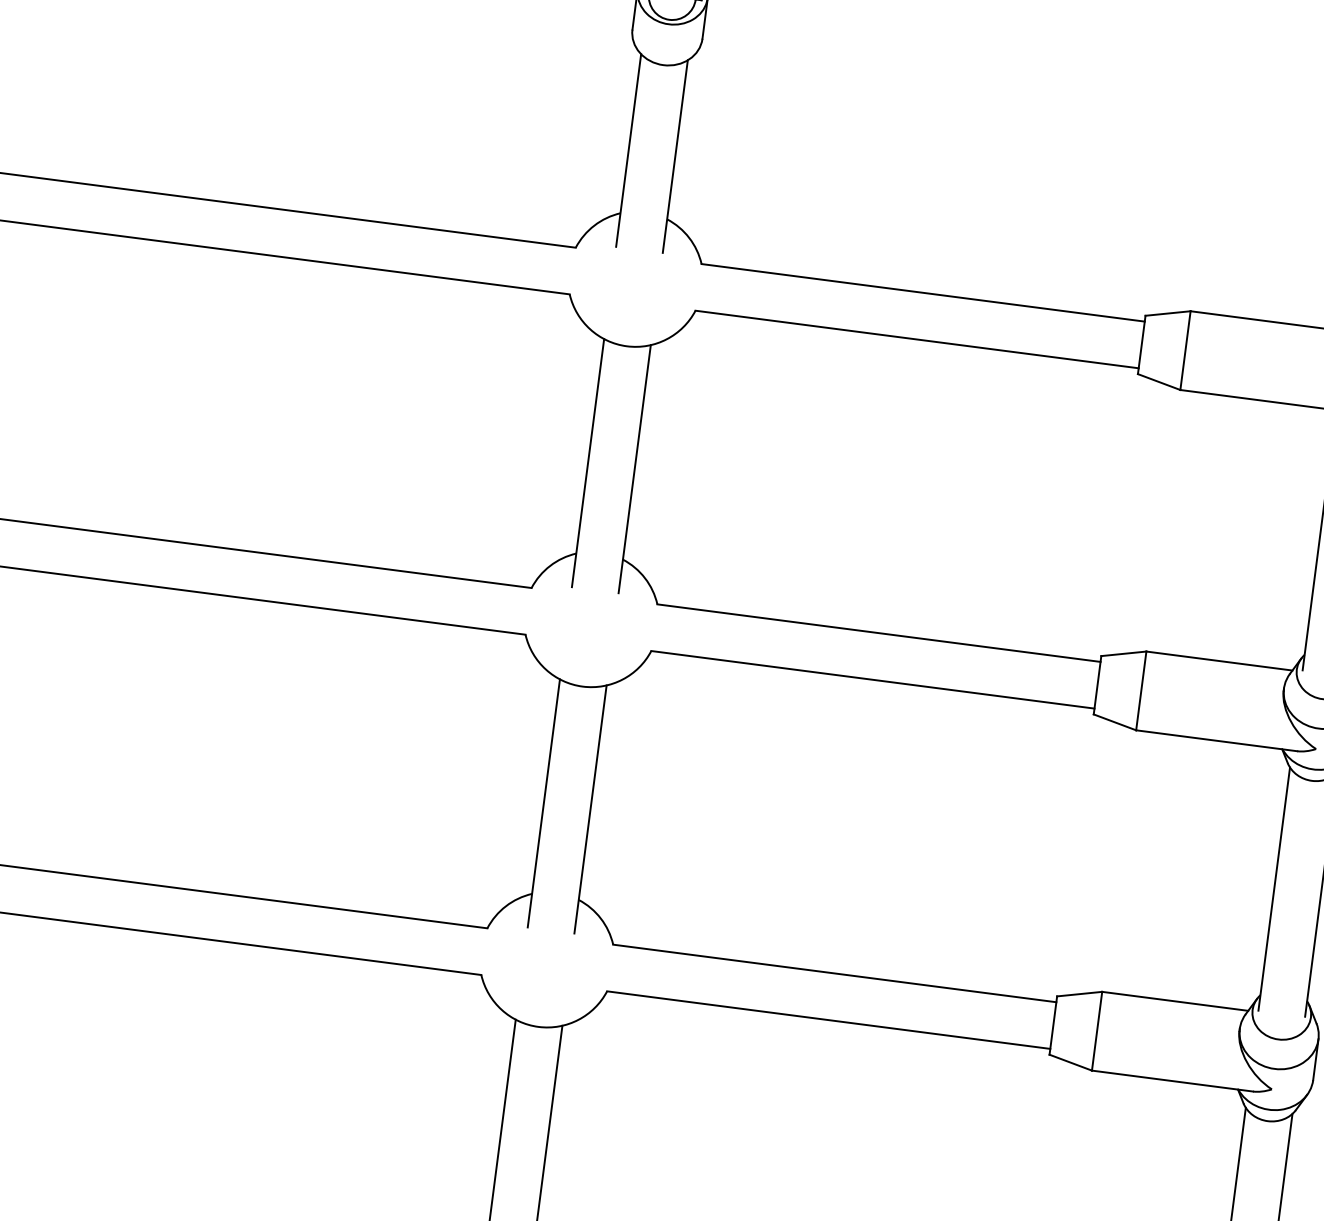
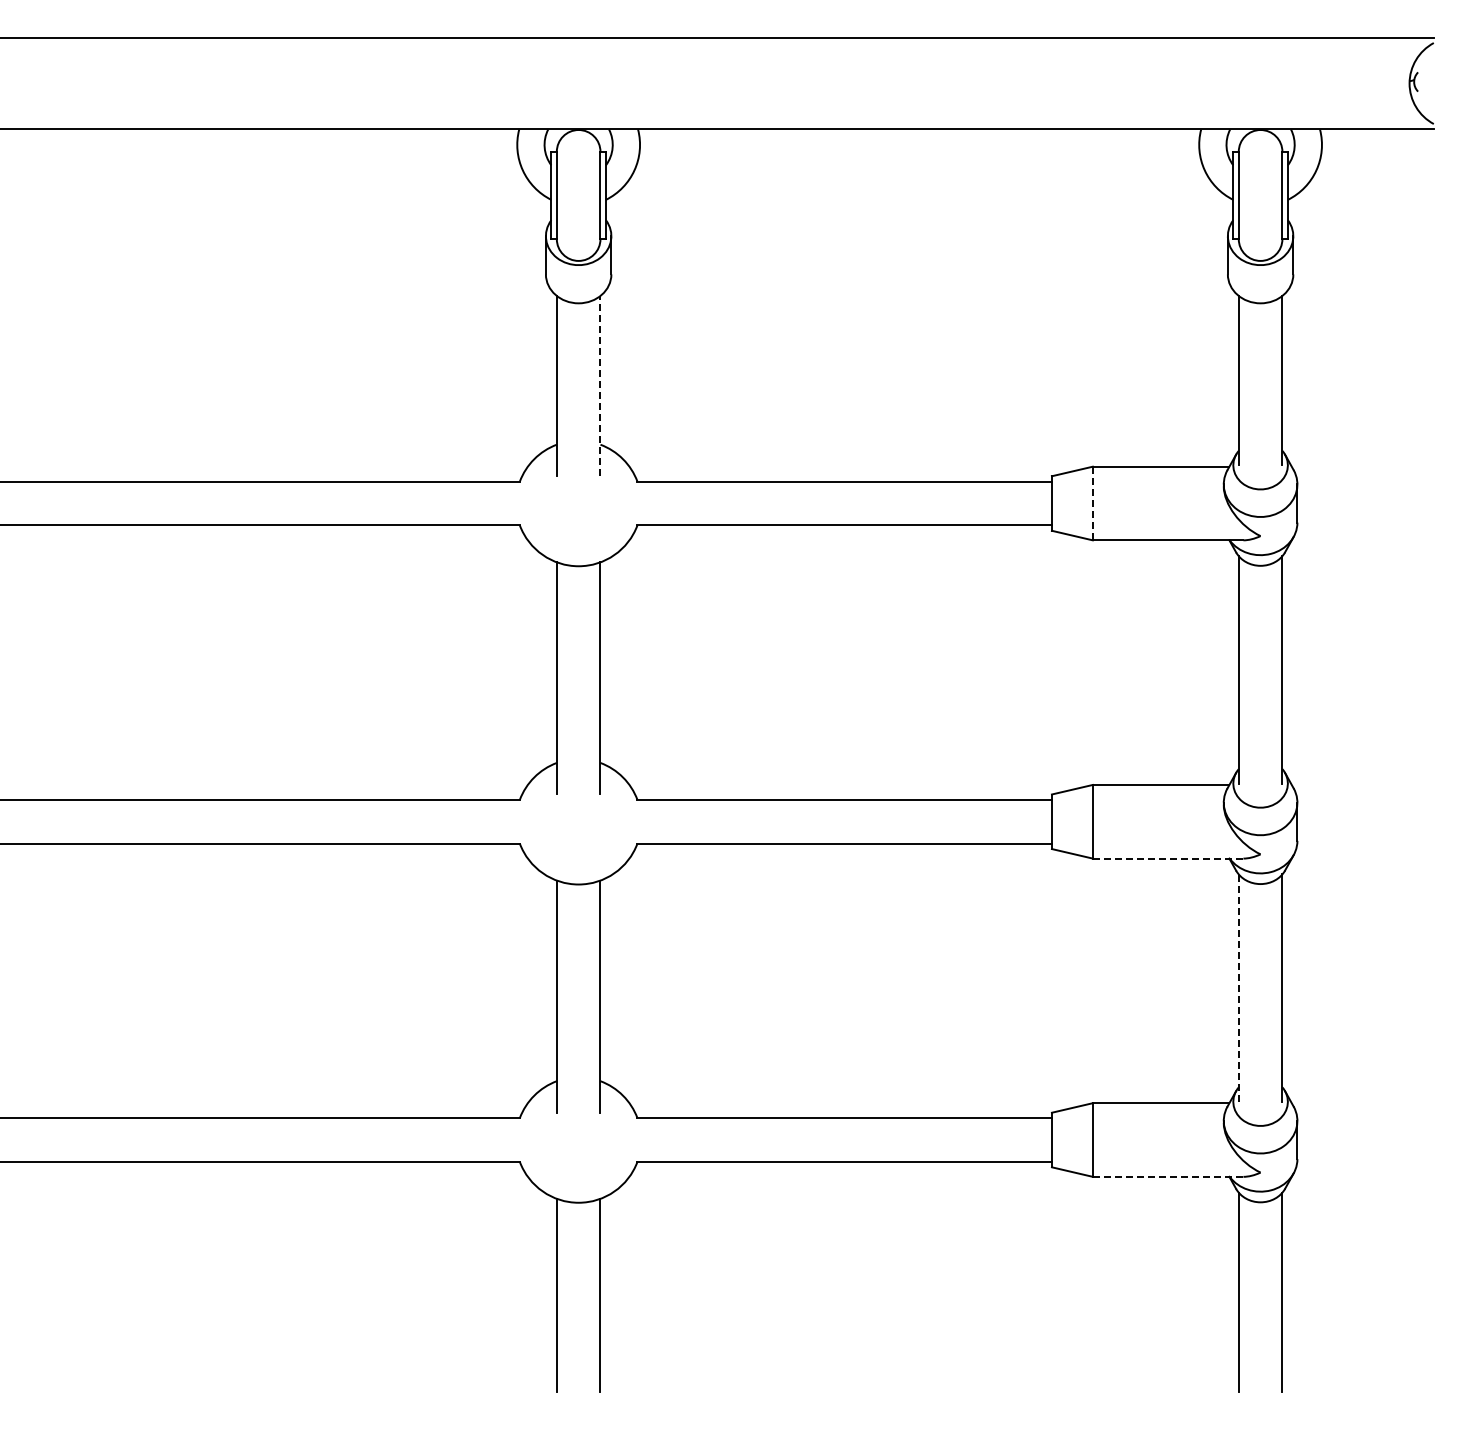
line: (675, 156) -> (600, 385), solid -> dashed
line: (1185, 350) -> (1092, 503), solid -> dashed
line: (1216, 740) -> (1167, 858), solid -> dashed
line: (1273, 889) -> (1238, 988), solid -> dashed
line: (1171, 1080) -> (1167, 1176), solid -> dashed

